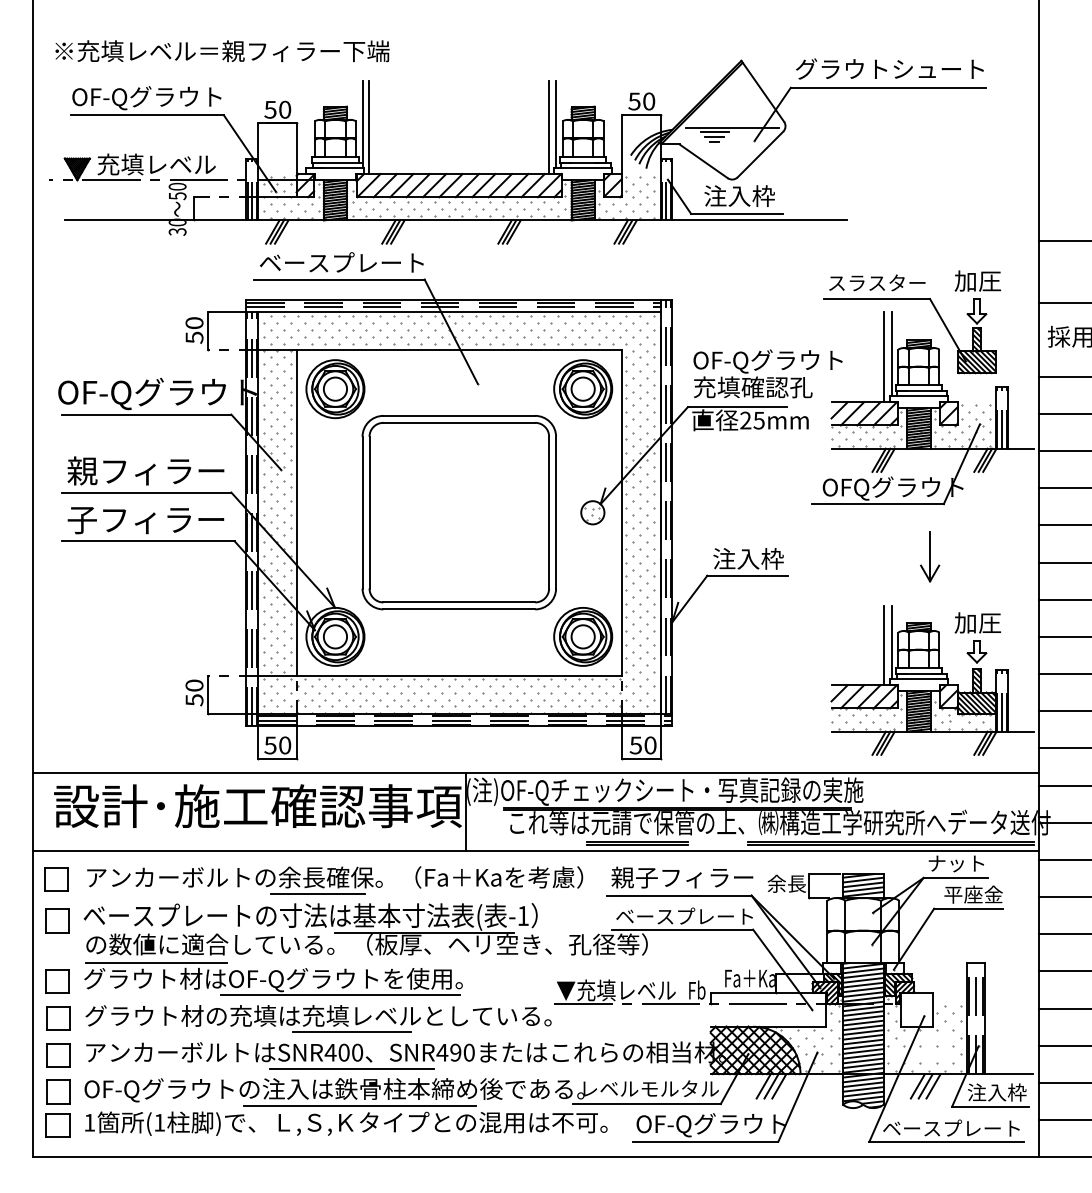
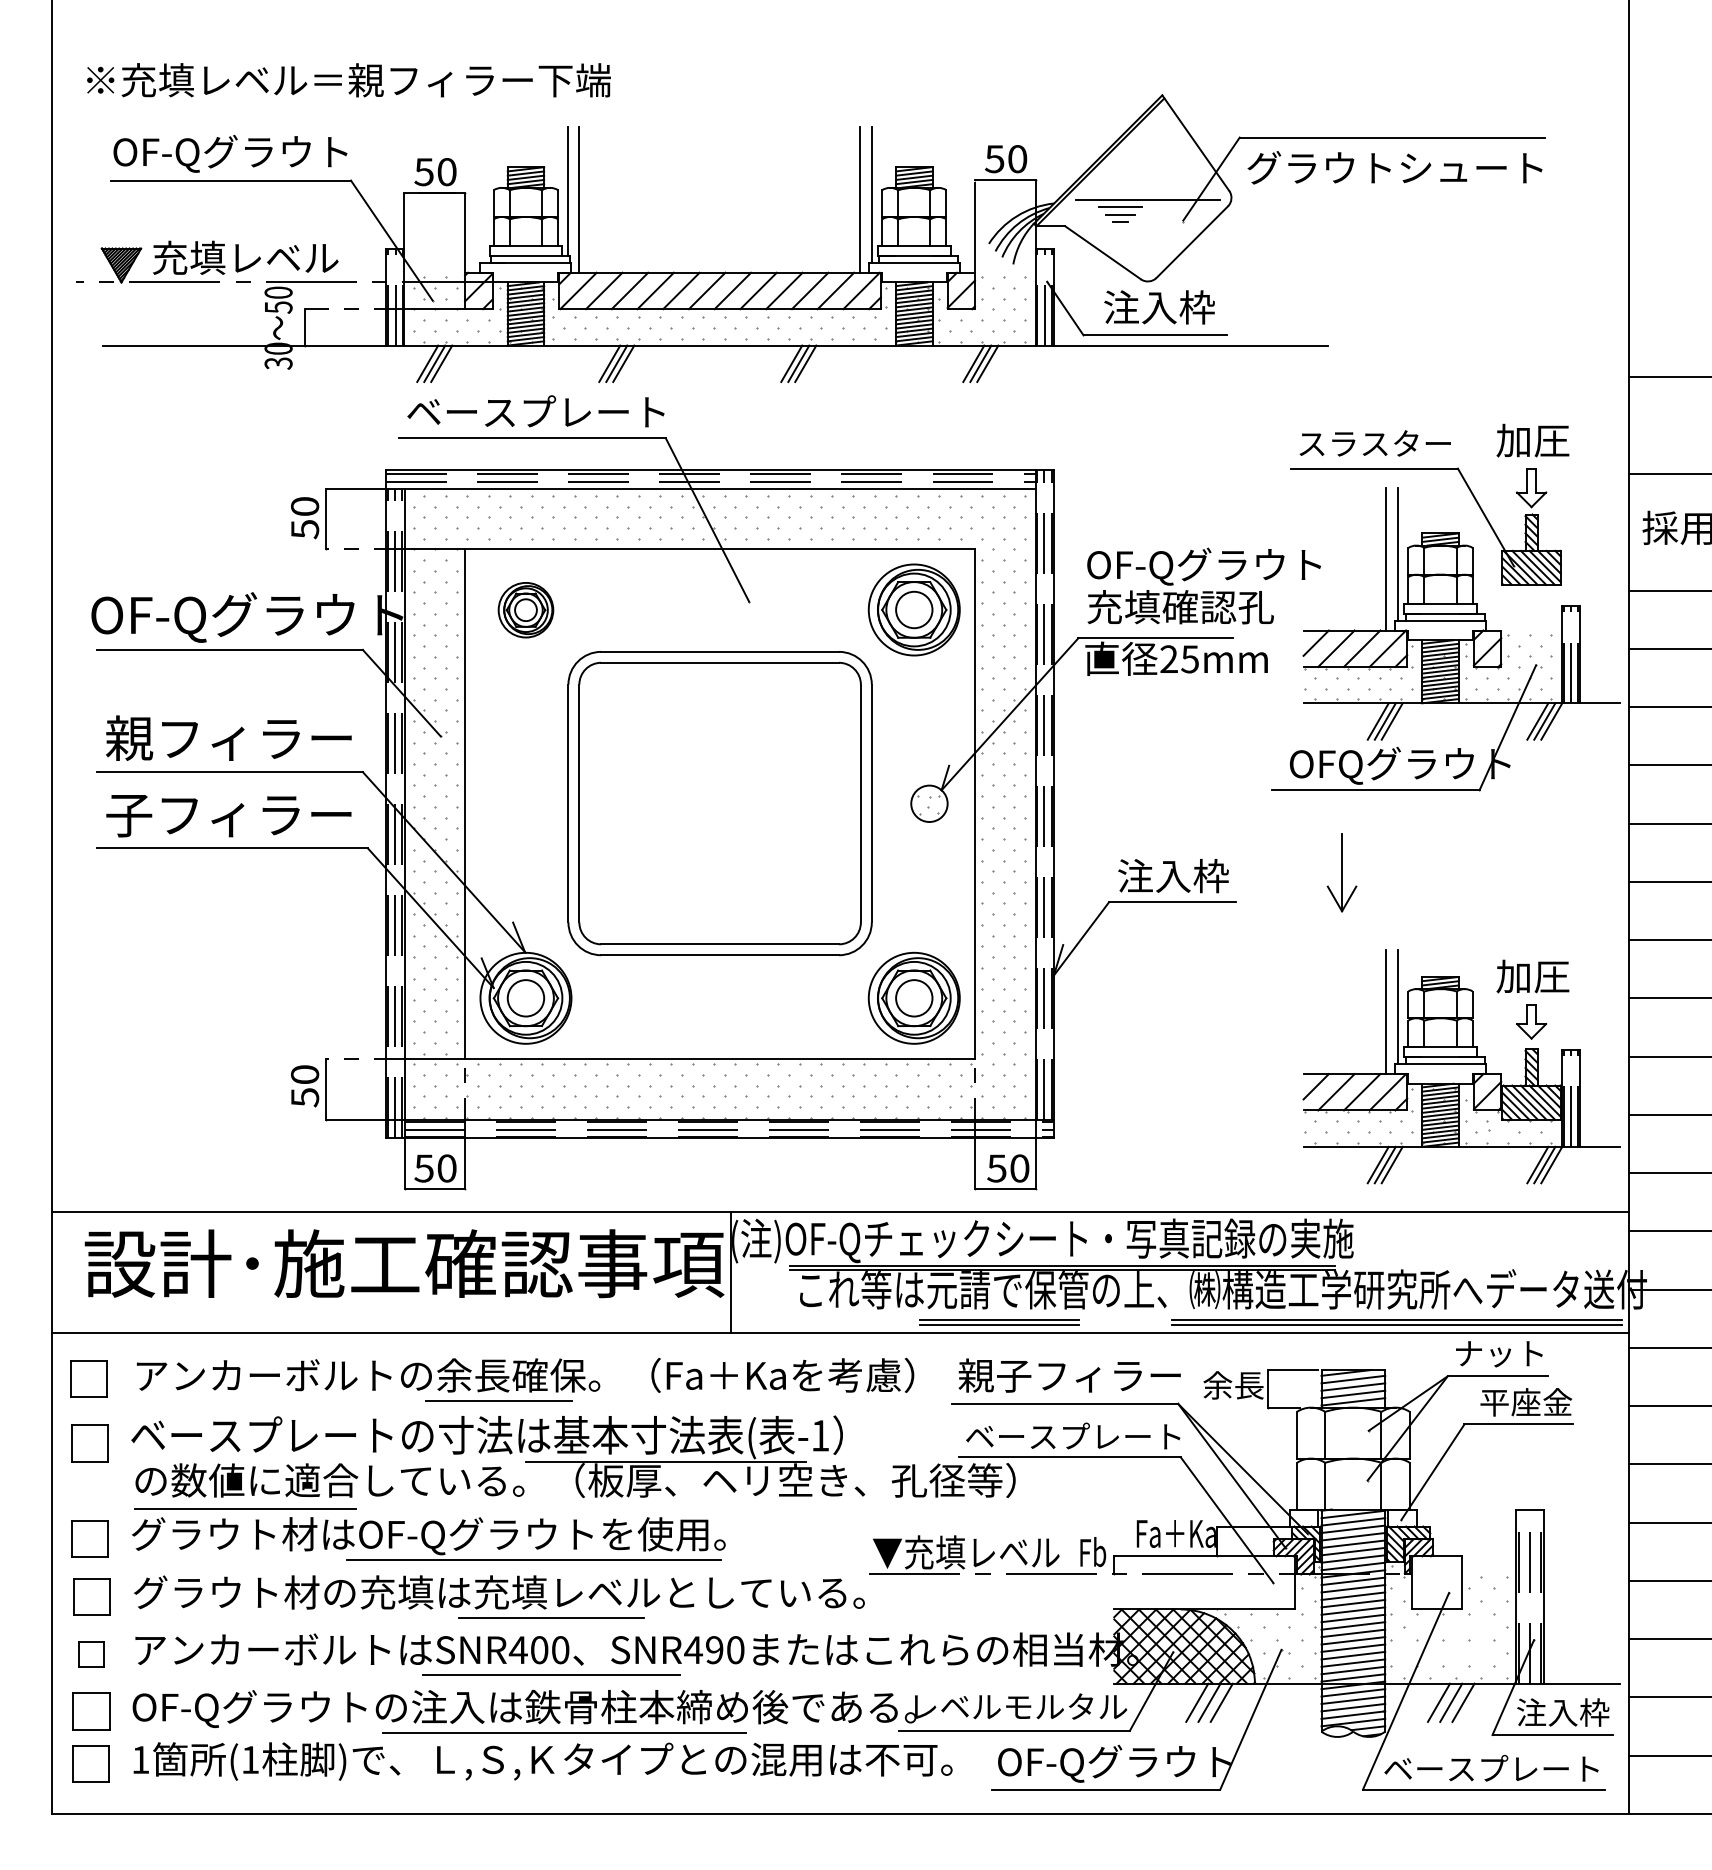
text: (889, 68) -> (1394, 166), moved
part: (335, 389) -> (526, 610), size x0.6
part: (930, 556) -> (1342, 872), moved
part: (58, 1055) -> (91, 1654), size x0.7

